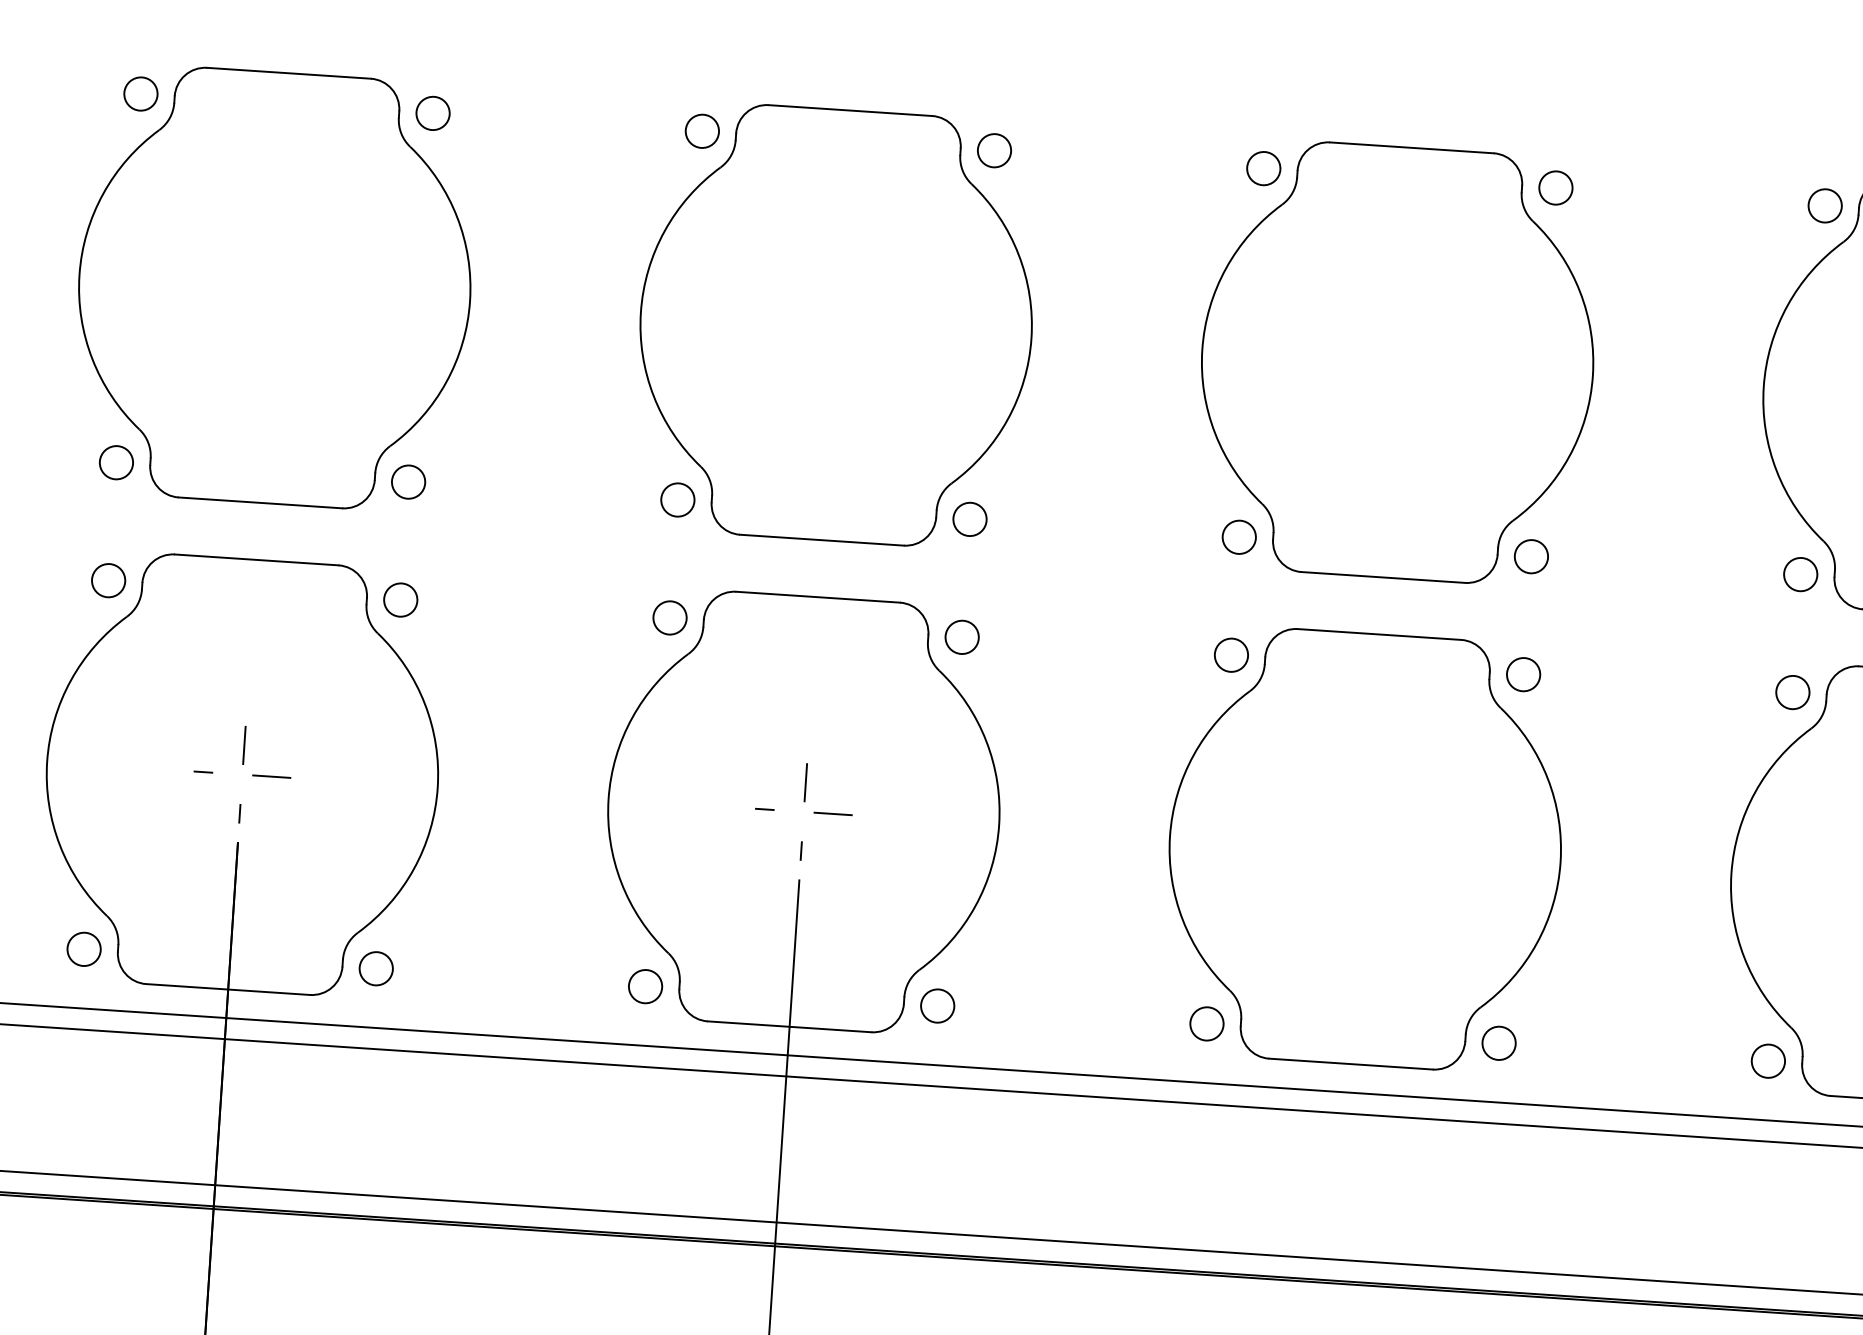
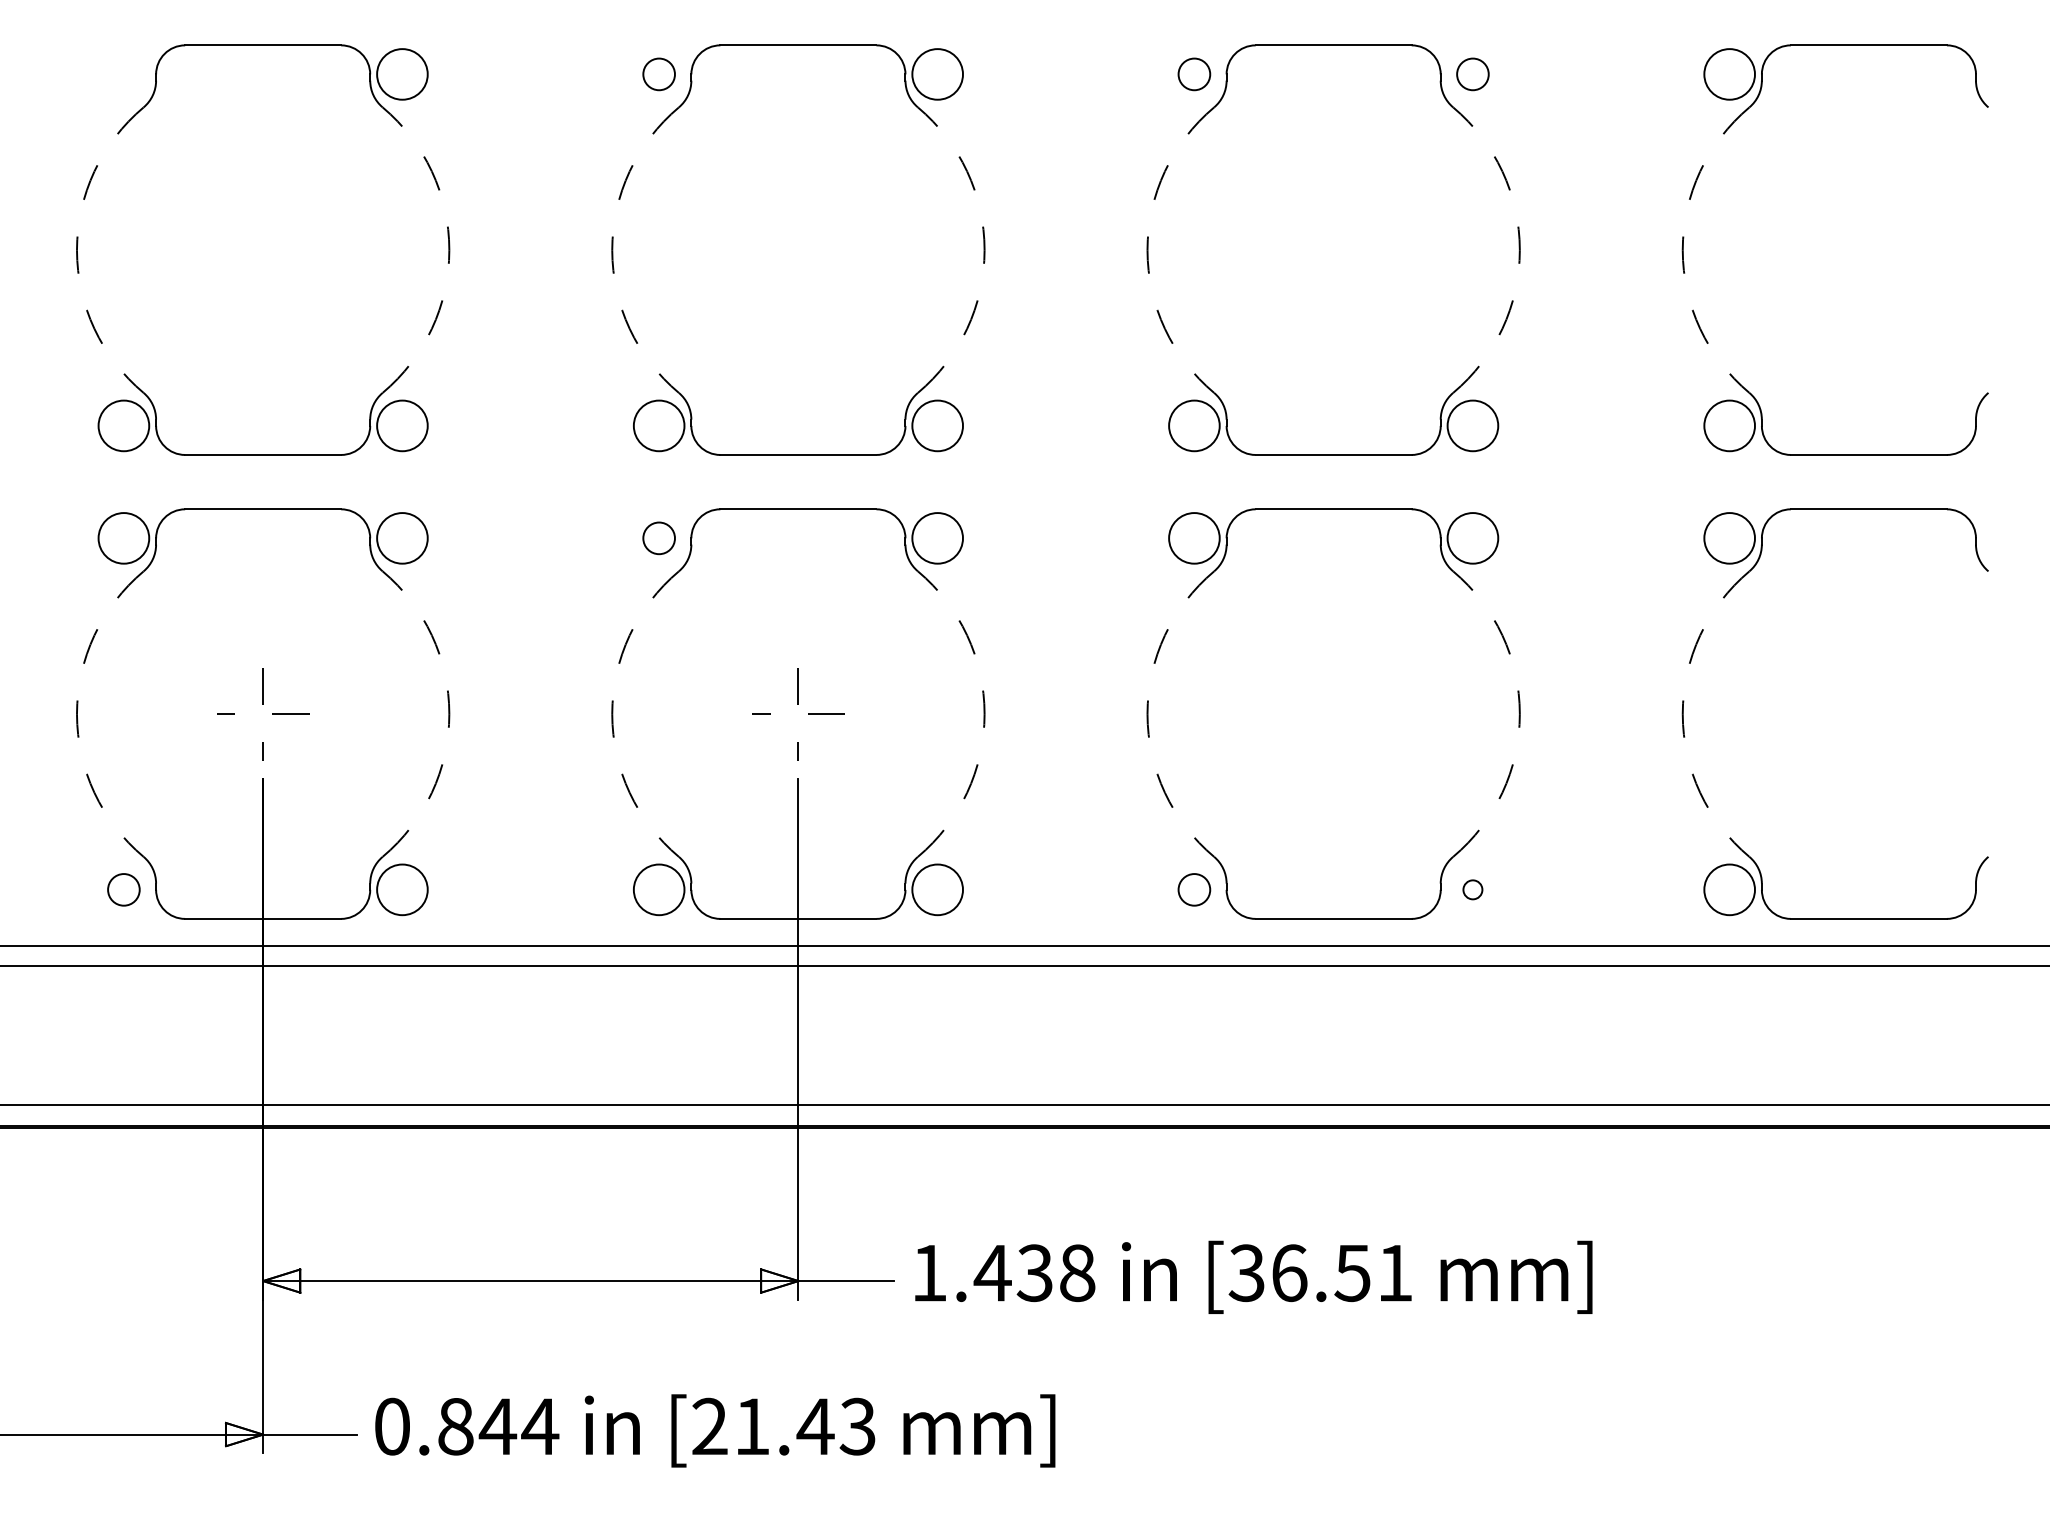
circle: (140, 94) -> (123, 74), removed
circle: (433, 113) -> (402, 74), size x1.6
circle: (994, 150) -> (937, 74), size x1.6
circle: (1825, 205) -> (1729, 74), size x1.6
arc: (78, 275) -> (76, 250), solid -> dashed
arc: (470, 301) -> (449, 250), solid -> dashed
arc: (641, 312) -> (612, 250), solid -> dashed
arc: (1031, 338) -> (984, 250), solid -> dashed
arc: (1202, 350) -> (1147, 250), solid -> dashed
arc: (1592, 375) -> (1519, 250), solid -> dashed
arc: (1763, 387) -> (1682, 250), solid -> dashed
circle: (116, 462) -> (123, 425), size x1.6
circle: (408, 481) -> (402, 425), size x1.6
circle: (677, 499) -> (658, 425), size x1.6
circle: (969, 518) -> (937, 425), size x1.6
circle: (1239, 536) -> (1194, 425), size x1.6
circle: (1531, 556) -> (1472, 425), size x1.6
circle: (1800, 574) -> (1729, 425), size x1.6
circle: (108, 580) -> (123, 538), size x1.6
circle: (400, 600) -> (402, 538), size x1.6
circle: (961, 637) -> (937, 538), size x1.6
circle: (1231, 655) -> (1194, 538), size x1.6
circle: (1523, 674) -> (1472, 538), size x1.6
circle: (1792, 692) -> (1729, 538), size x1.6
arc: (46, 762) -> (76, 714), solid -> dashed
arc: (437, 788) -> (449, 714), solid -> dashed
arc: (608, 799) -> (612, 714), solid -> dashed
arc: (999, 825) -> (984, 714), solid -> dashed
arc: (1169, 836) -> (1147, 714), solid -> dashed
arc: (1560, 862) -> (1519, 714), solid -> dashed
arc: (1731, 874) -> (1682, 714), solid -> dashed
circle: (376, 968) -> (402, 889), size x1.6
circle: (644, 986) -> (658, 889), size x1.6
circle: (937, 1005) -> (937, 889), size x1.6
circle: (1498, 1042) -> (1472, 889), size x0.6
circle: (1768, 1060) -> (1729, 889), size x1.6

